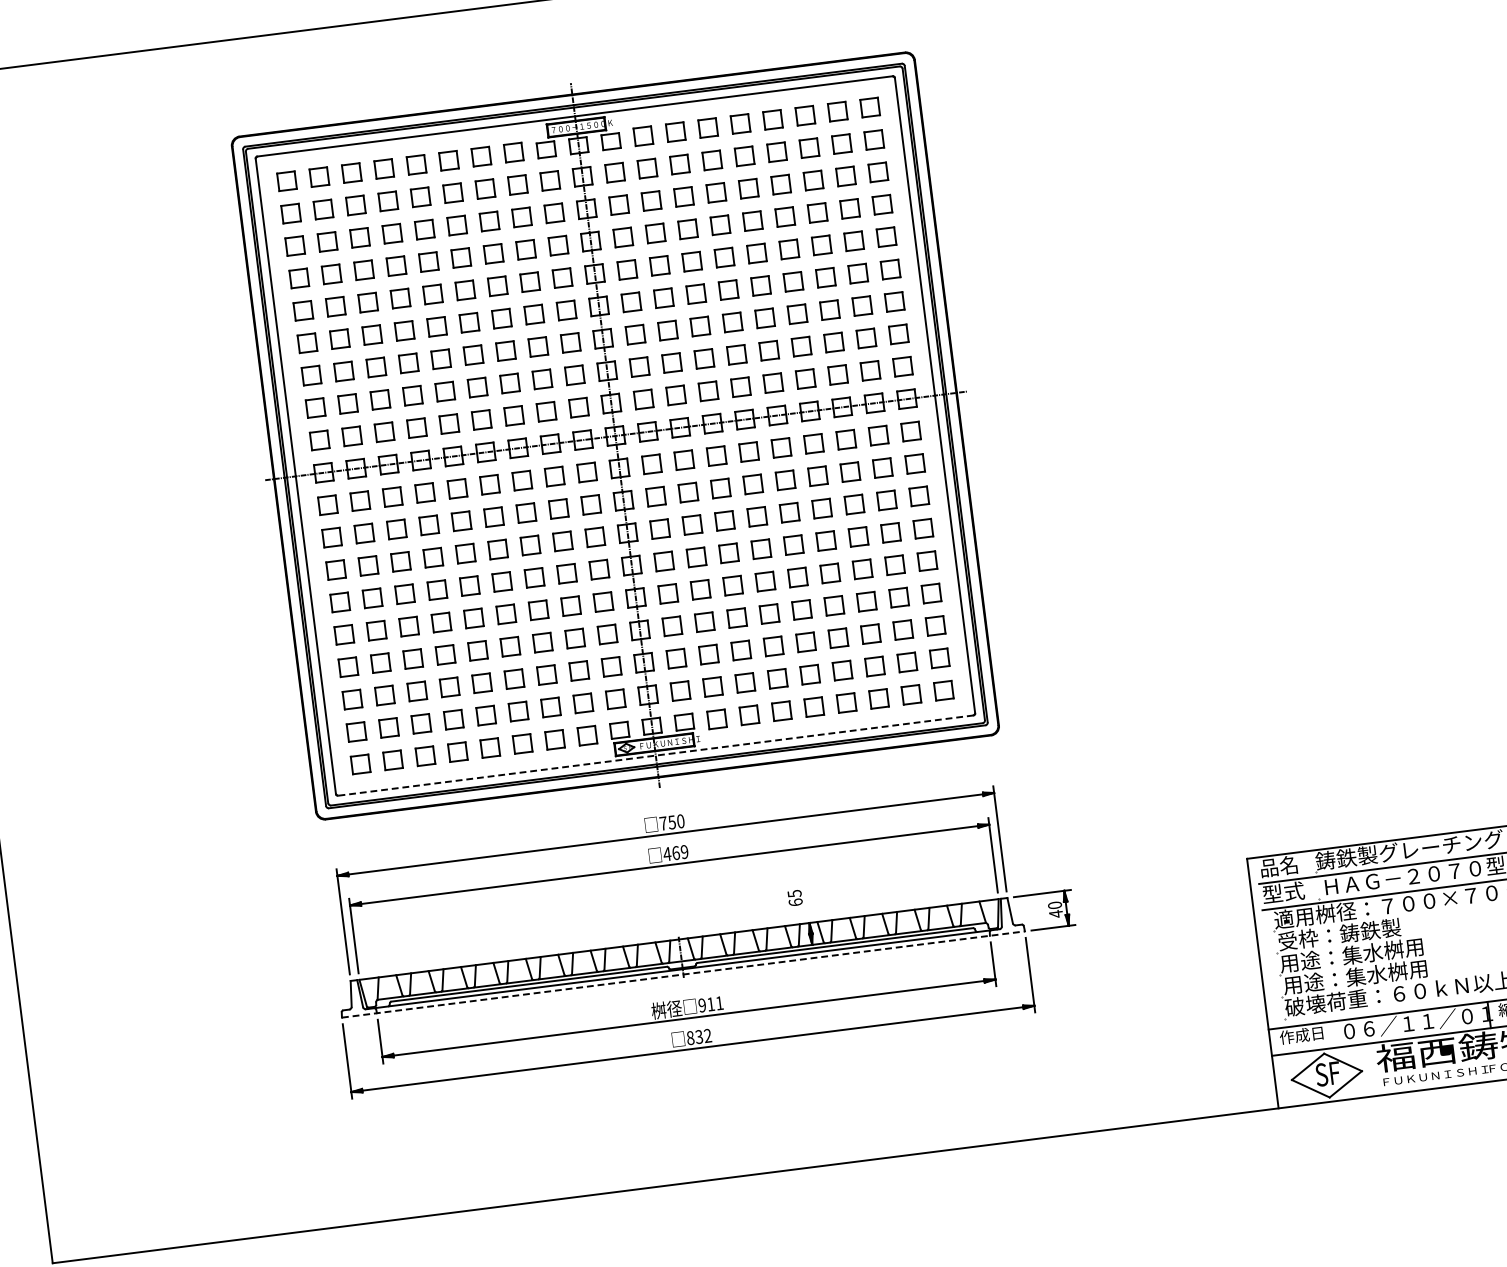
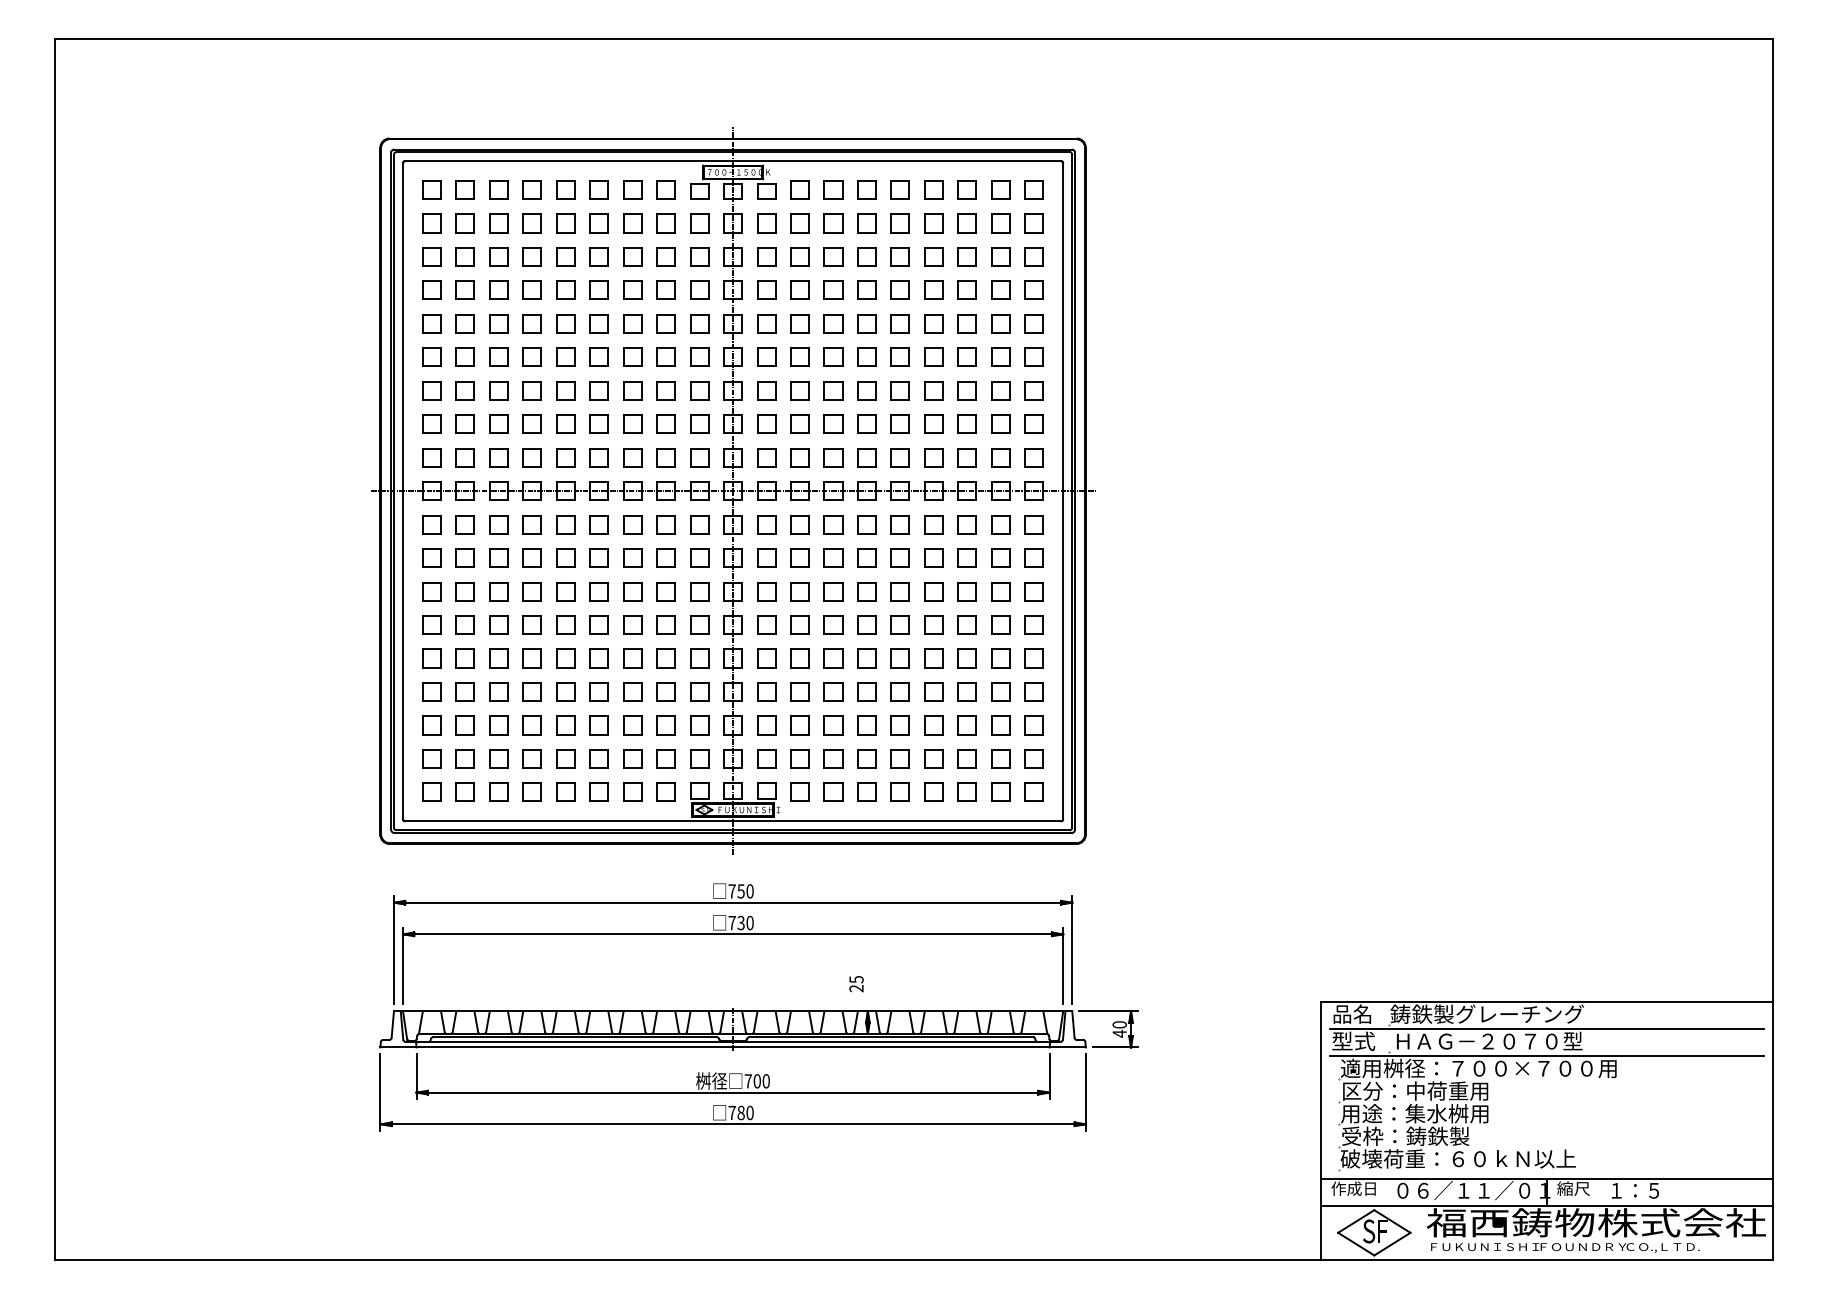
line: (655, 755) -> (732, 821), dashed -> solid
text: (675, 852) -> (740, 922), 469 -> 730
text: (795, 902) -> (856, 988), 65 -> 25
text: (1349, 932) -> (1415, 1090), 受枠：鋳鉄製 -> 区分：中荷重用
line: (683, 974) -> (733, 1047), dashed -> solid
text: (1354, 976) -> (1415, 1135), 用途：集水桝用 -> 受枠：鋳鉄製
text: (710, 1004) -> (756, 1081), 911 -> 700
text: (698, 1036) -> (740, 1112), 832 -> 780

